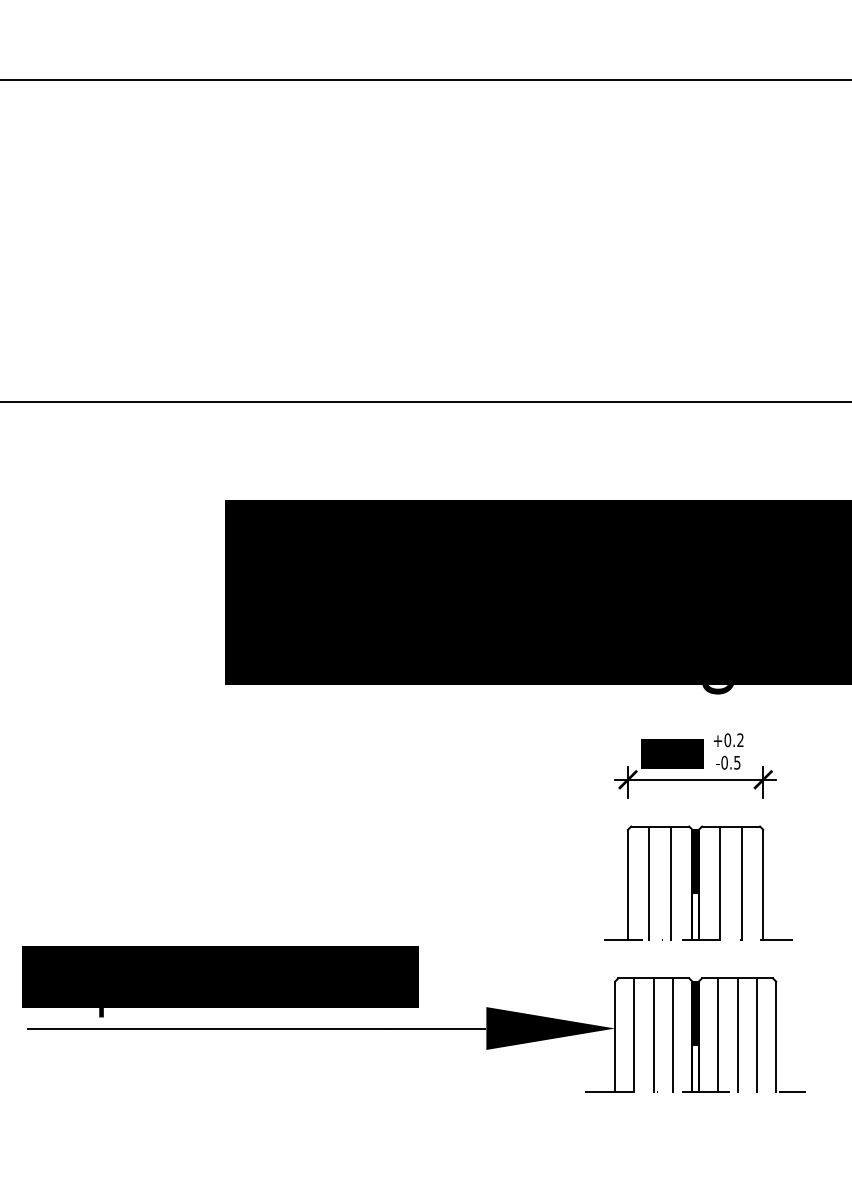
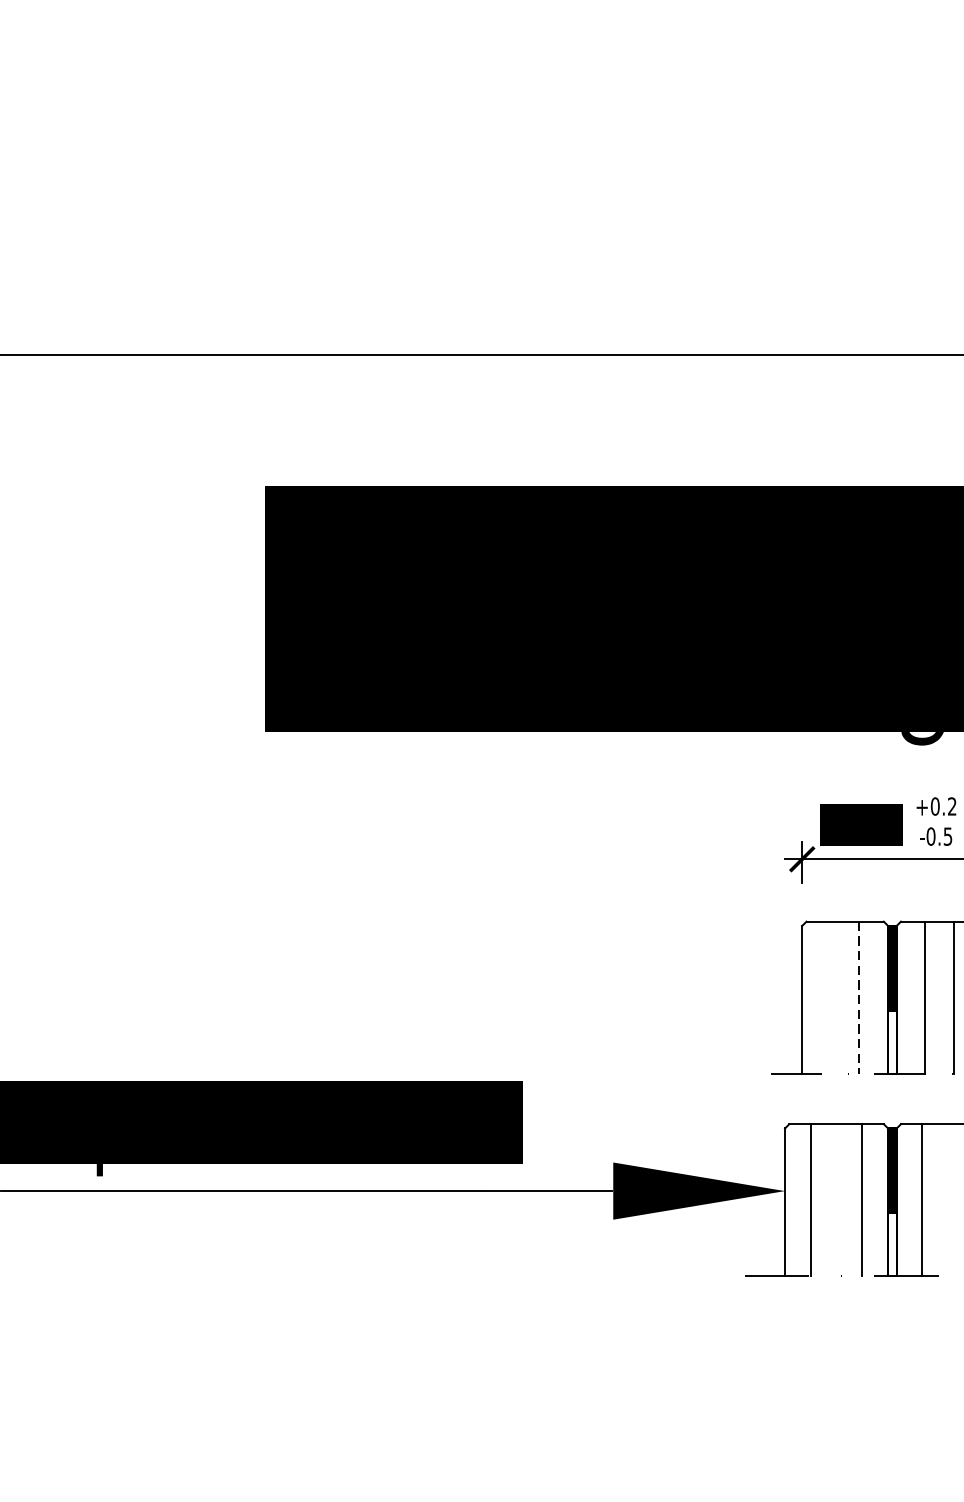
line: (649, 883) -> (830, 997), removed
line: (670, 883) -> (858, 997), solid -> dashed
line: (653, 1035) -> (836, 1200), removed
line: (737, 1035) -> (948, 1200), removed

